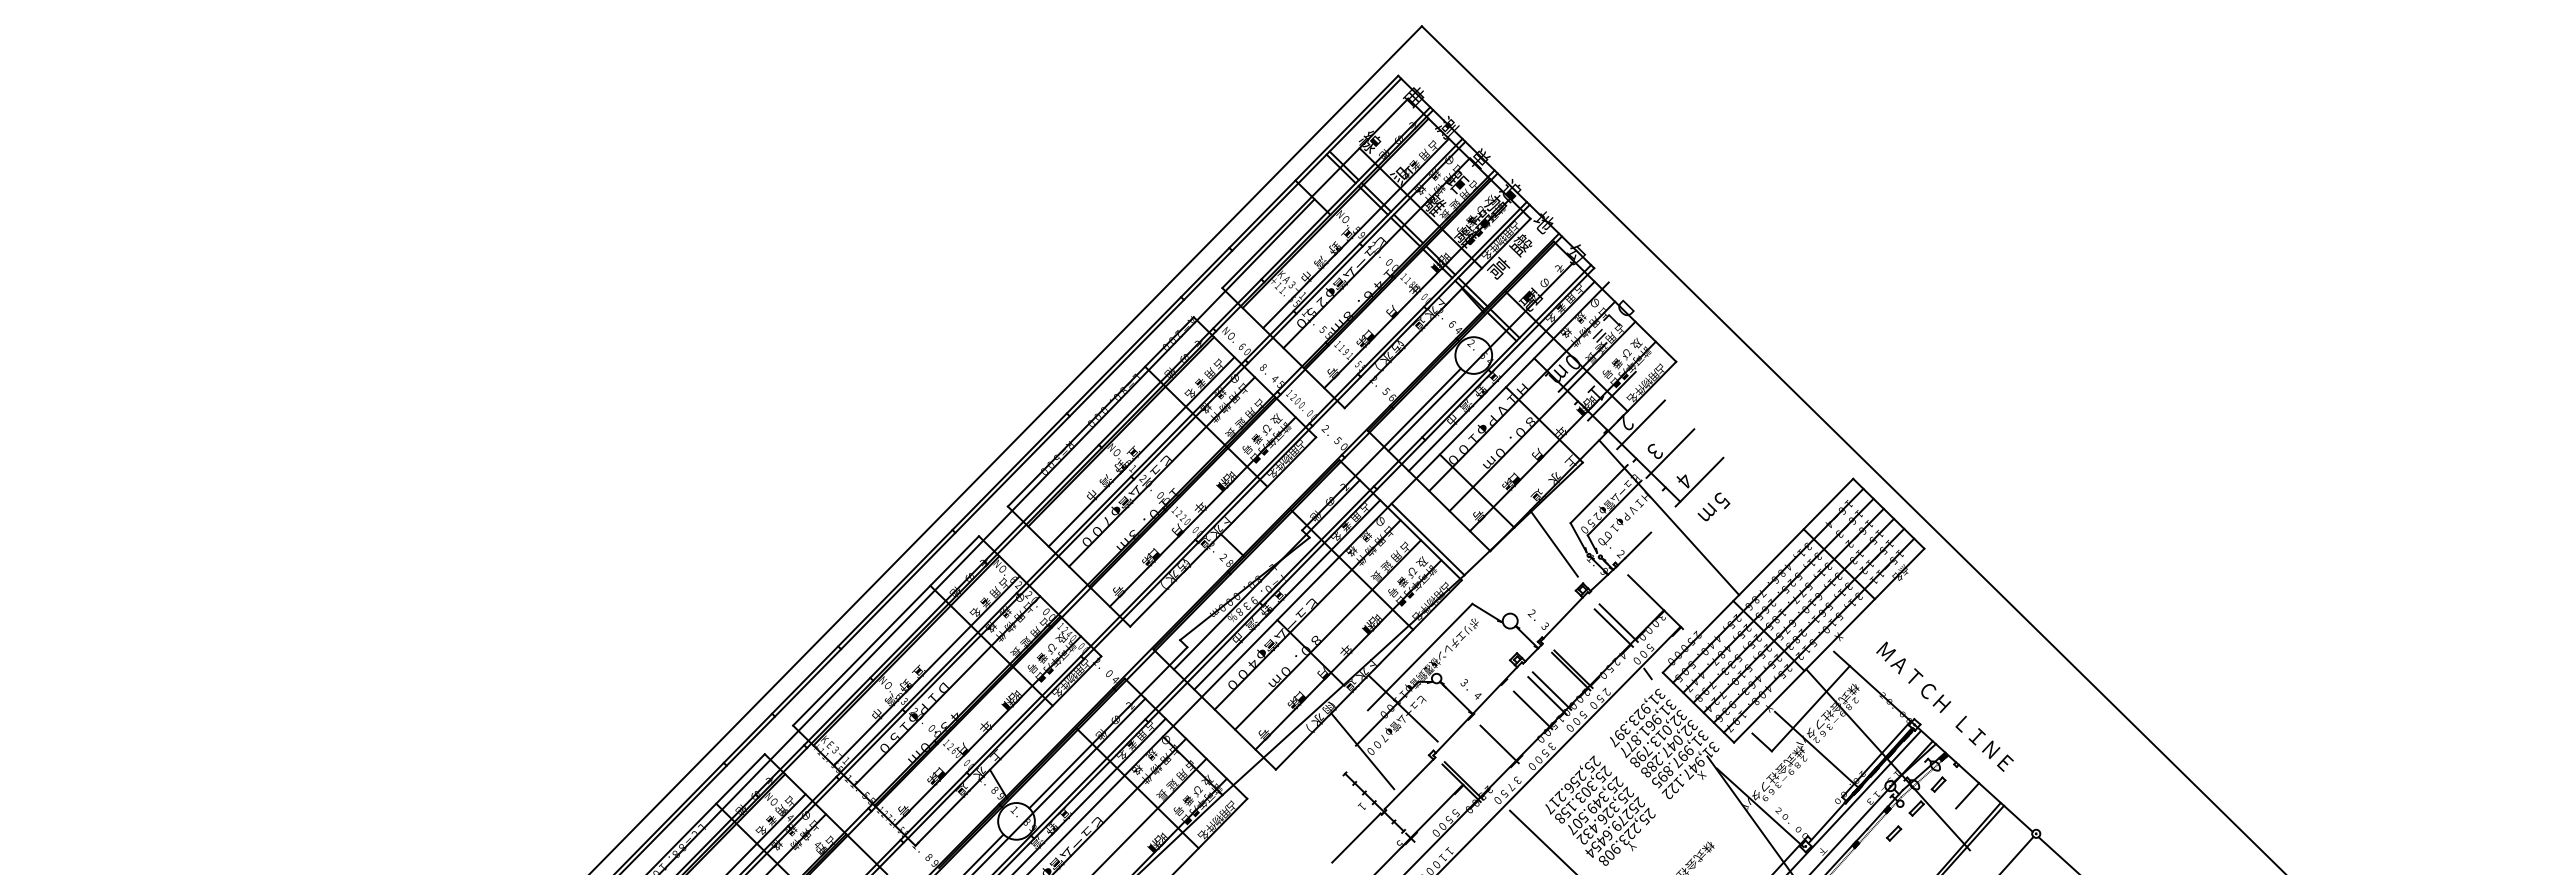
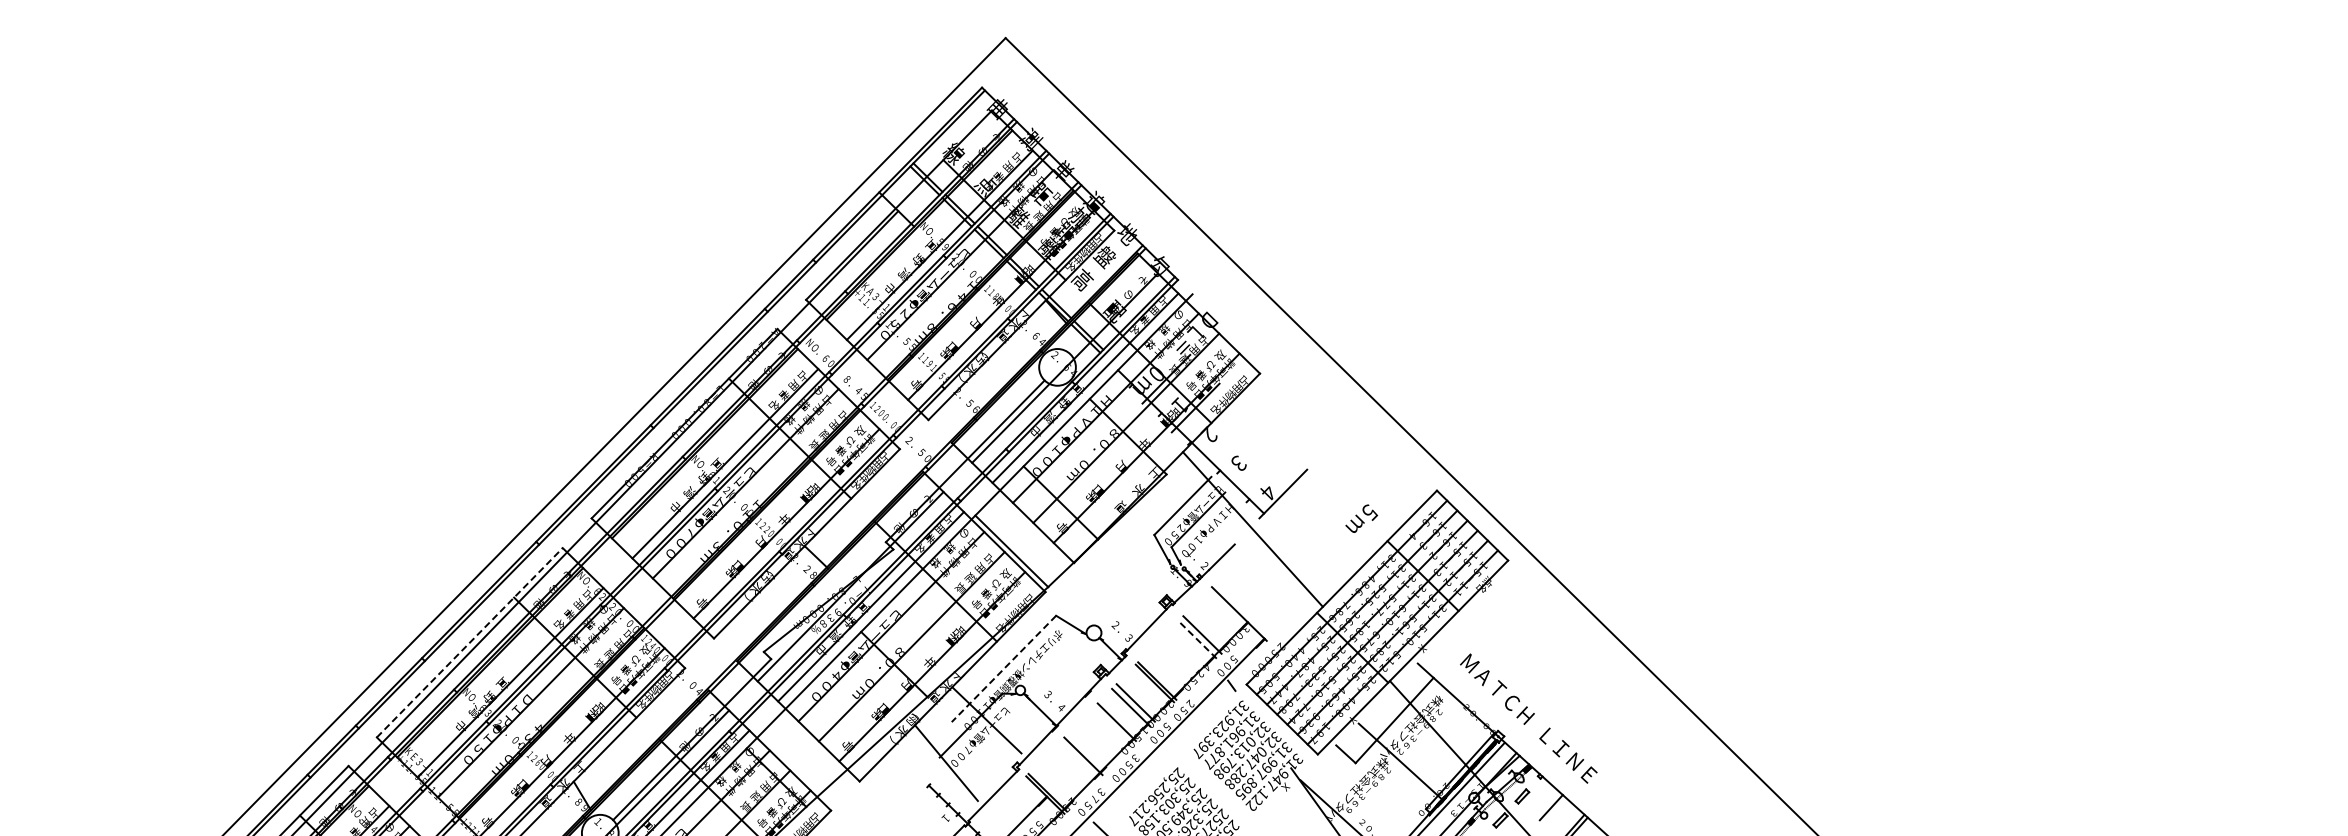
line: (1640, 424) -> (1224, 436), removed
line: (1670, 453) -> (1254, 465), removed
text: (1713, 506) -> (1361, 518), moved
line: (1553, 543) -> (1137, 555), removed
line: (1613, 628) -> (1197, 640), solid -> dashed
line: (886, 630) -> (470, 642), solid -> dashed
line: (1420, 657) -> (1004, 669), solid -> dashed

